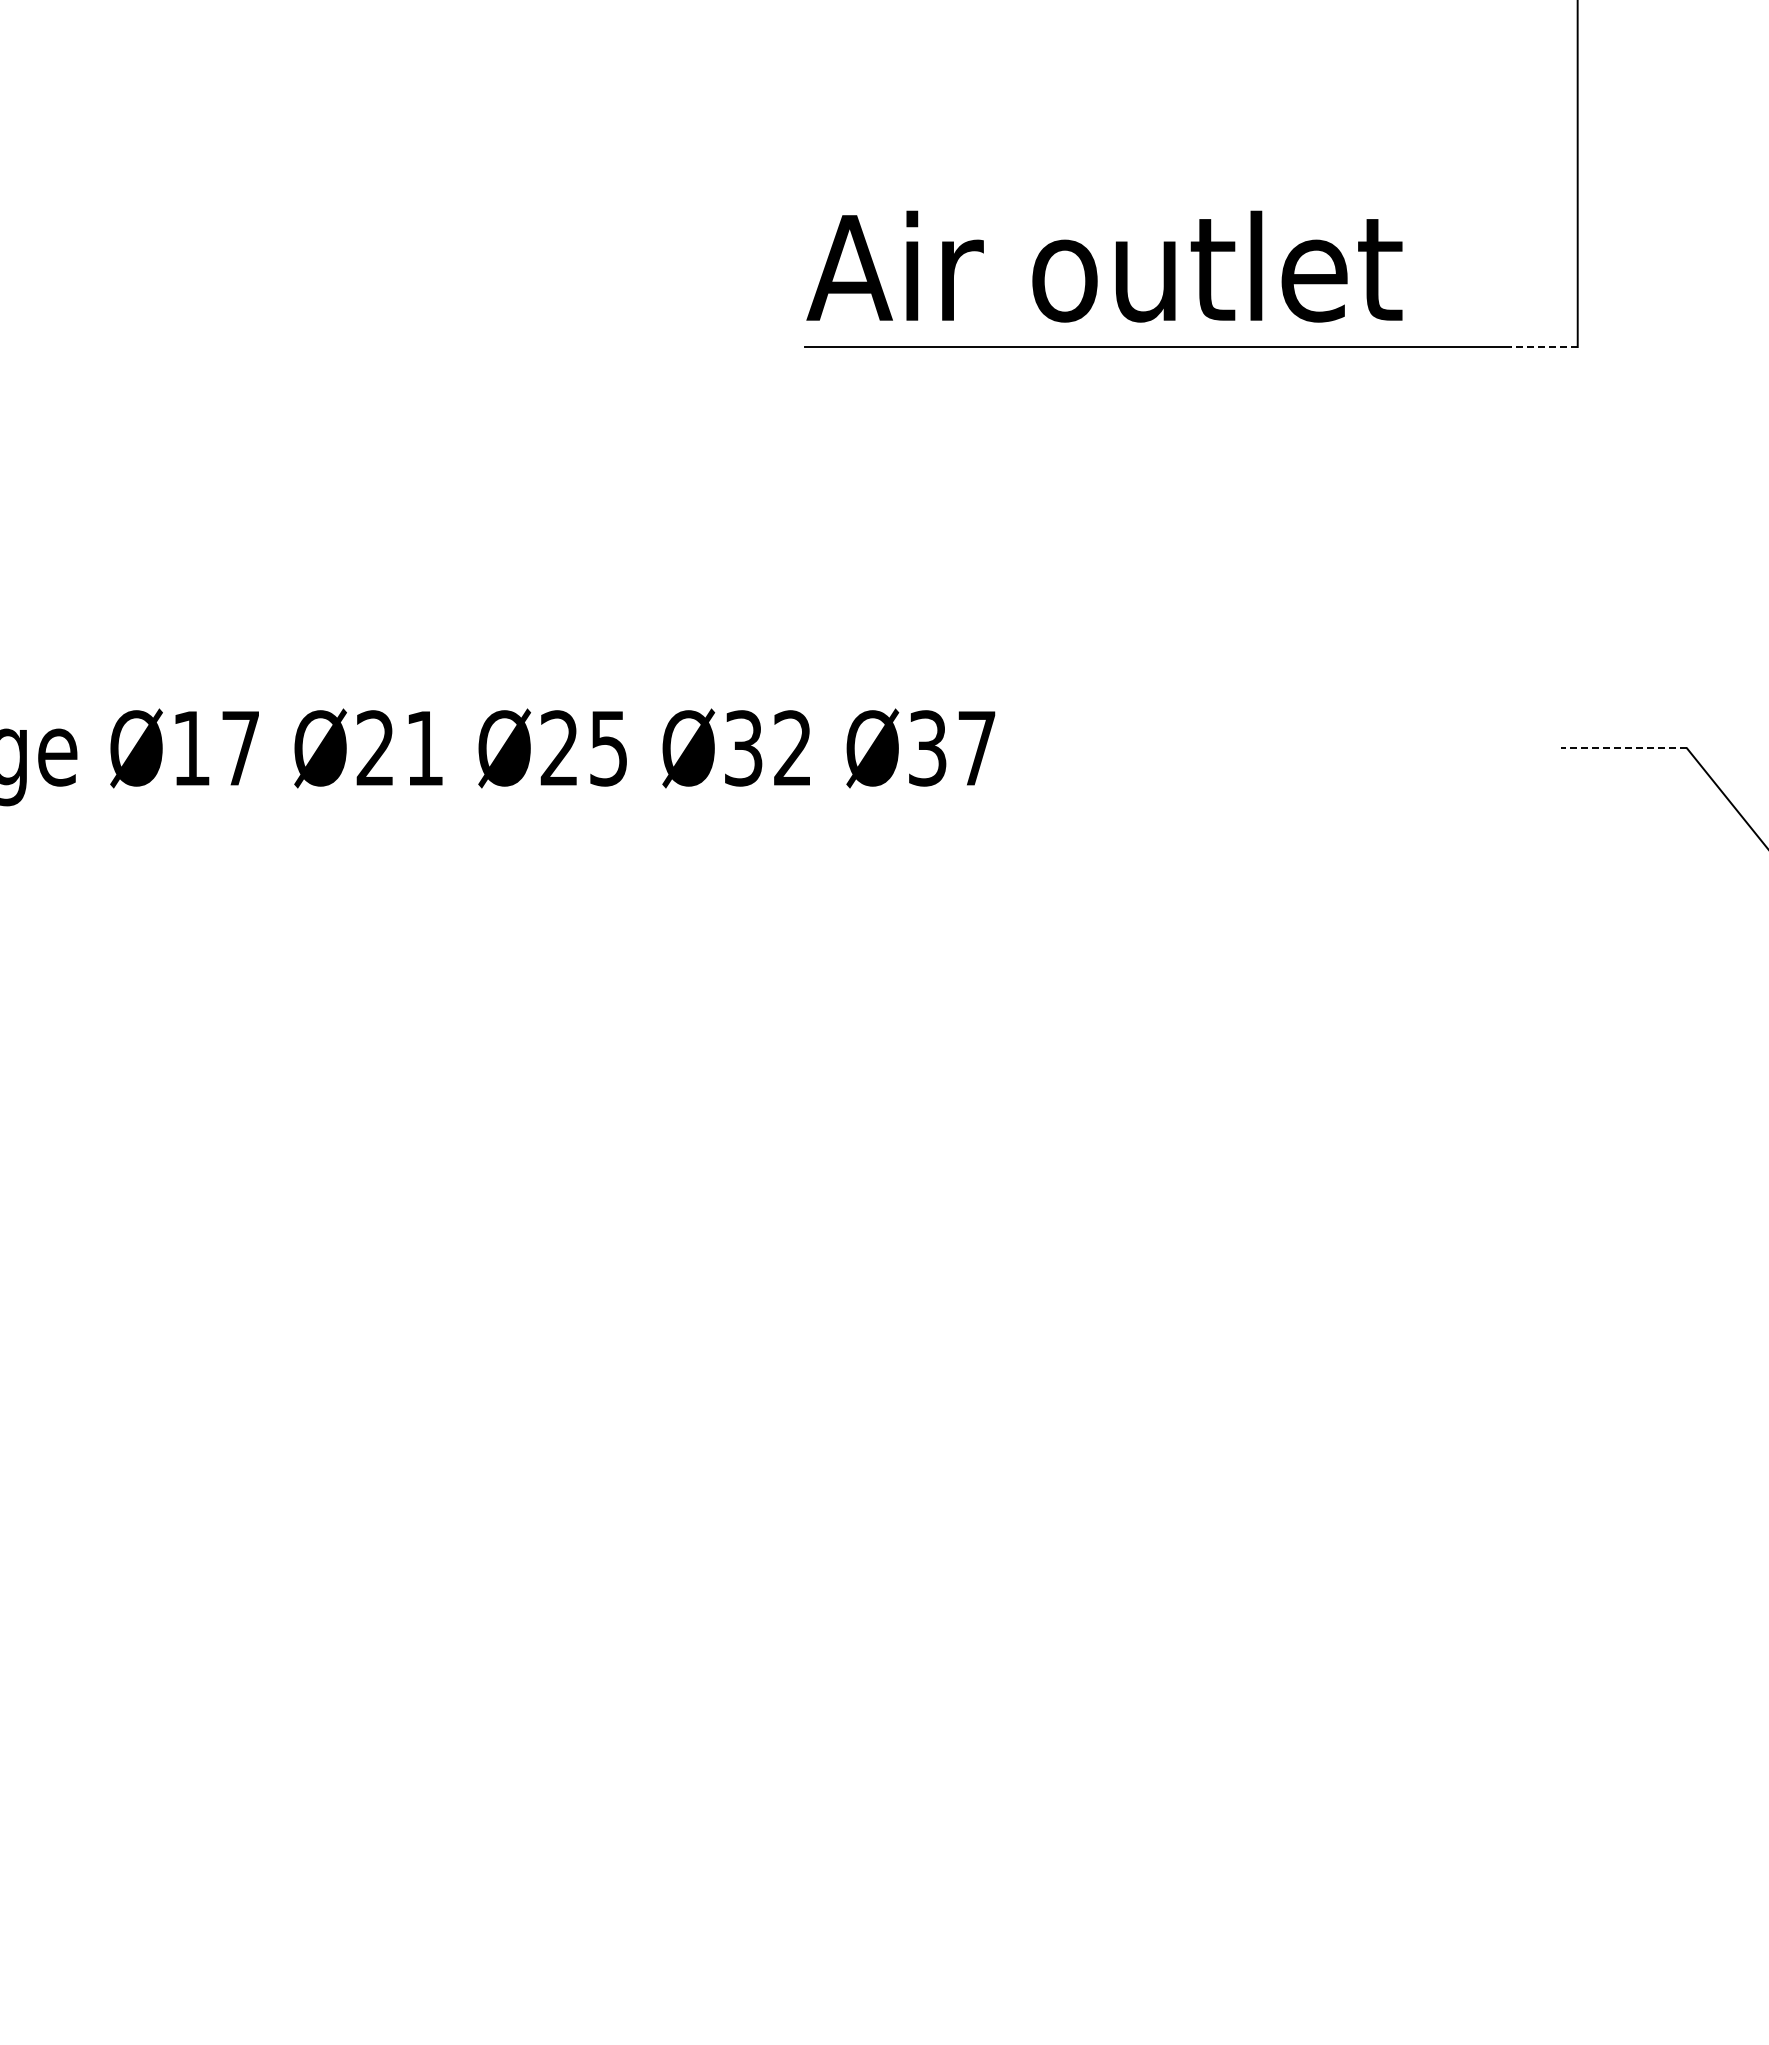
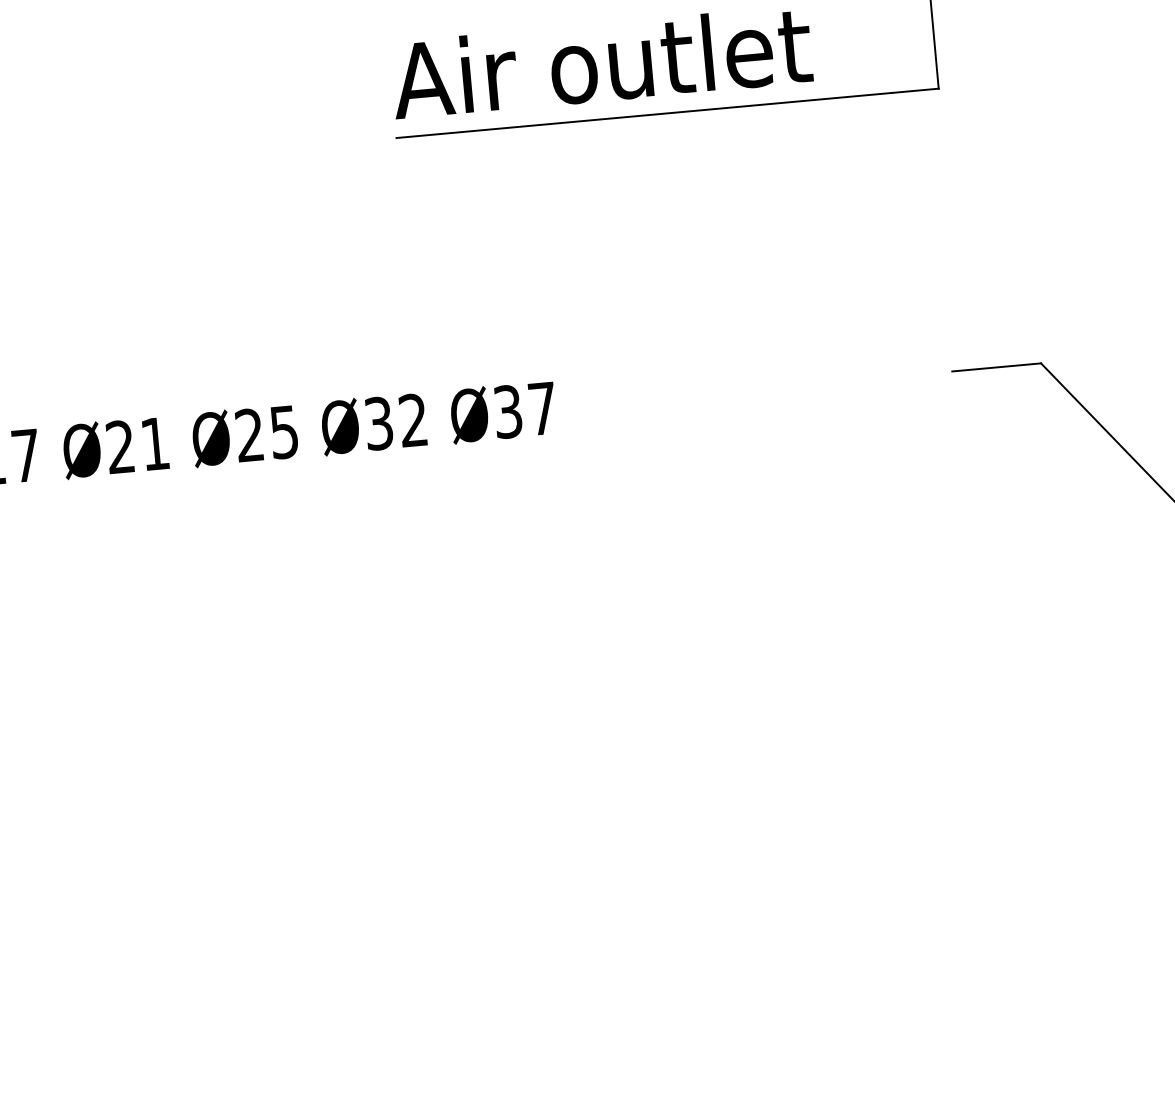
line: (1544, 347) -> (915, 91), dashed -> solid
line: (1623, 748) -> (996, 367), dashed -> solid

